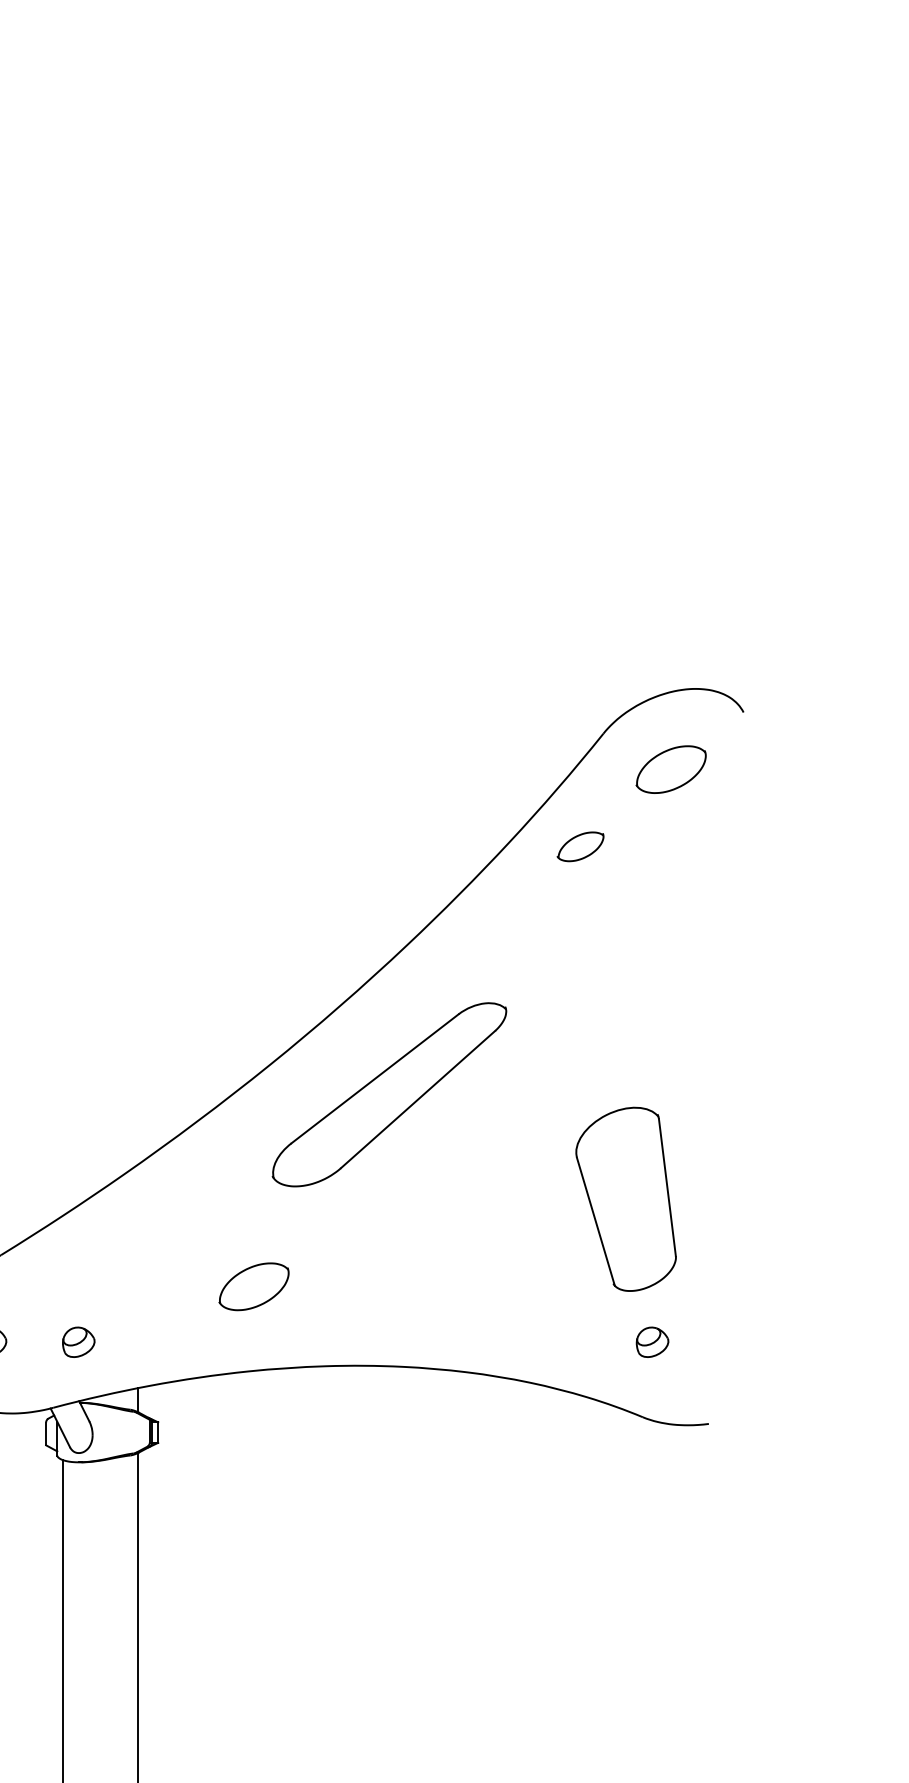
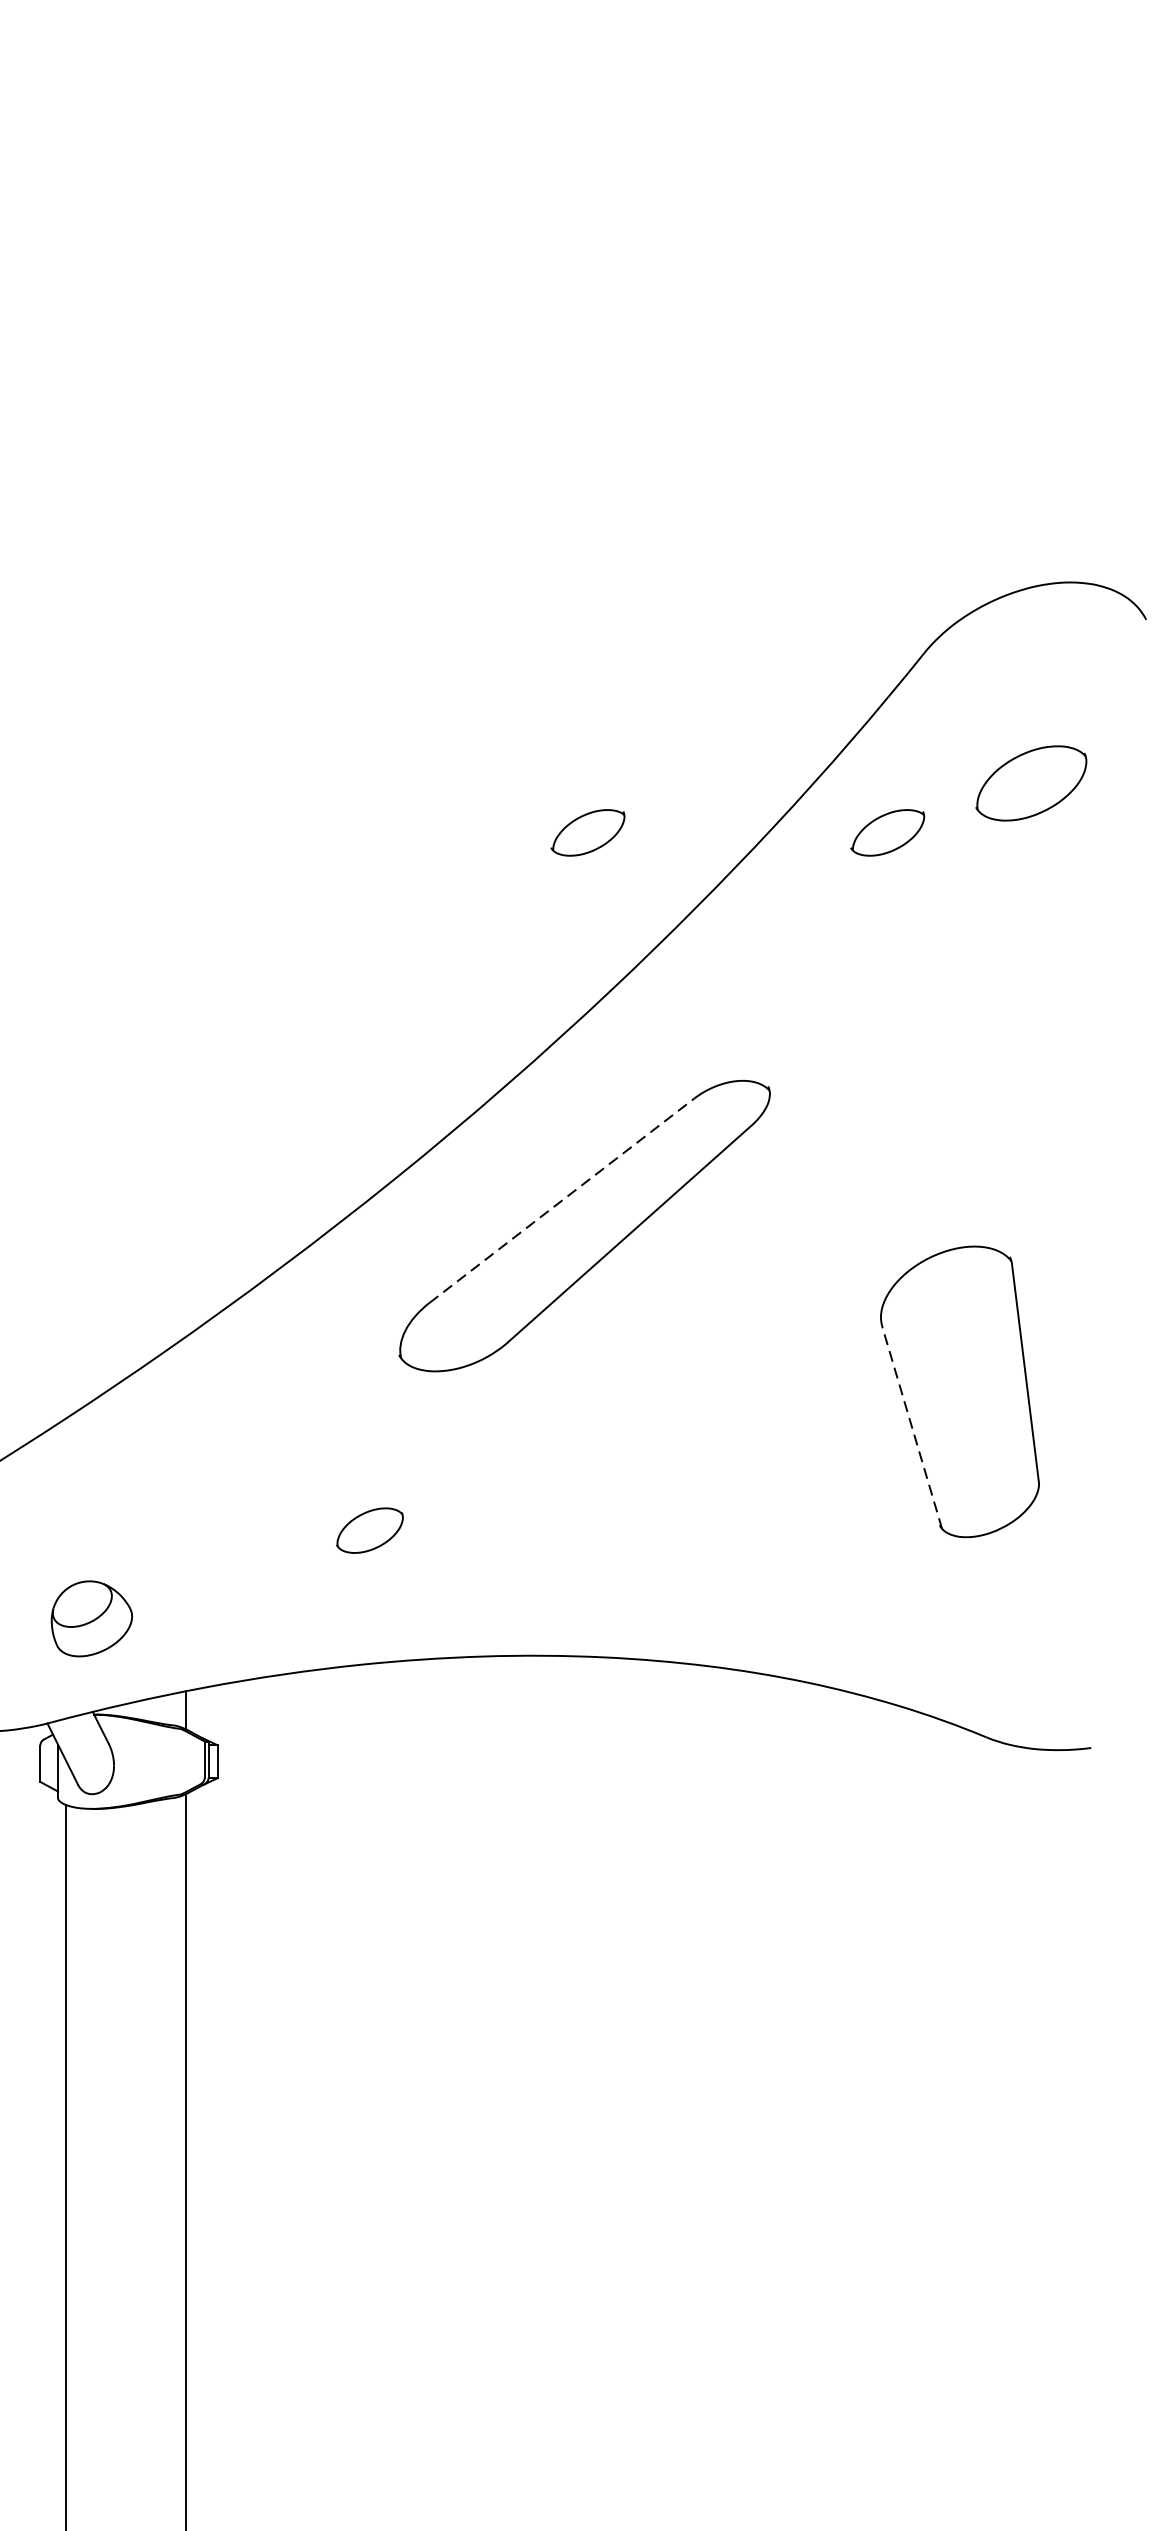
part: (670, 769) -> (1030, 783), moved
part: (391, 846) -> (587, 832), added
line: (375, 1078) -> (562, 1200), solid -> dashed
line: (595, 1221) -> (911, 1426), solid -> dashed
part: (253, 1286) -> (369, 1530), size x0.6
part: (78, 1341) -> (91, 1617), size x1.6
part: (652, 1341) -> (1001, 1617), removed

